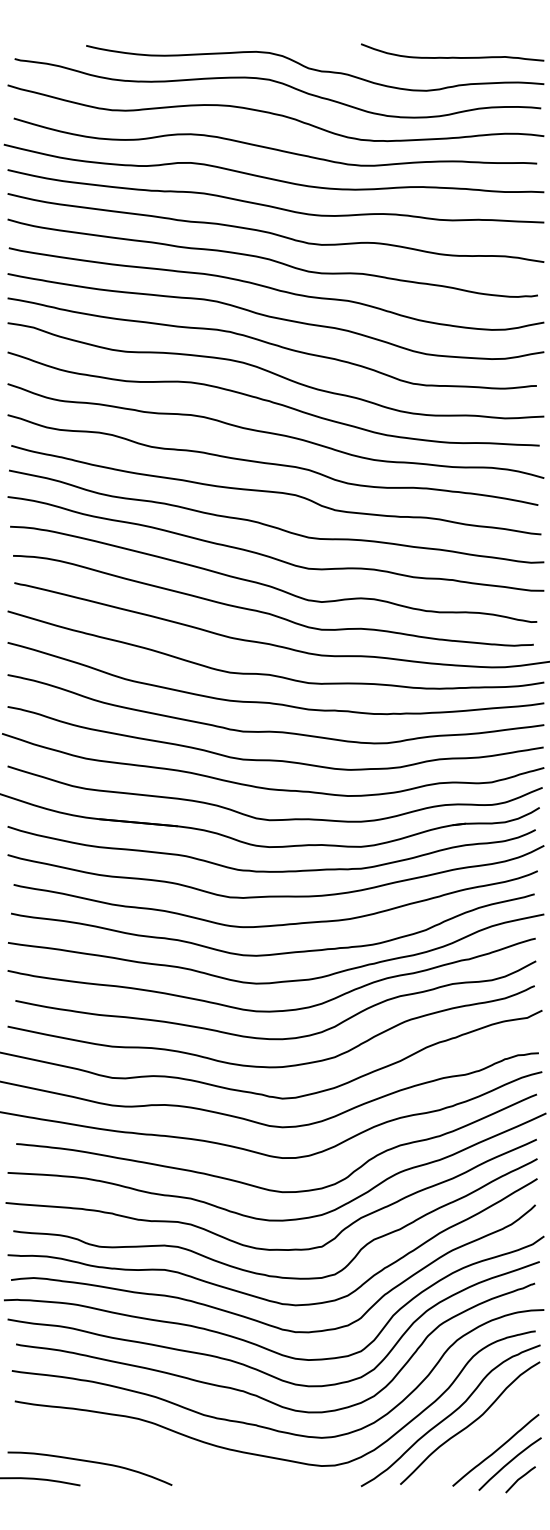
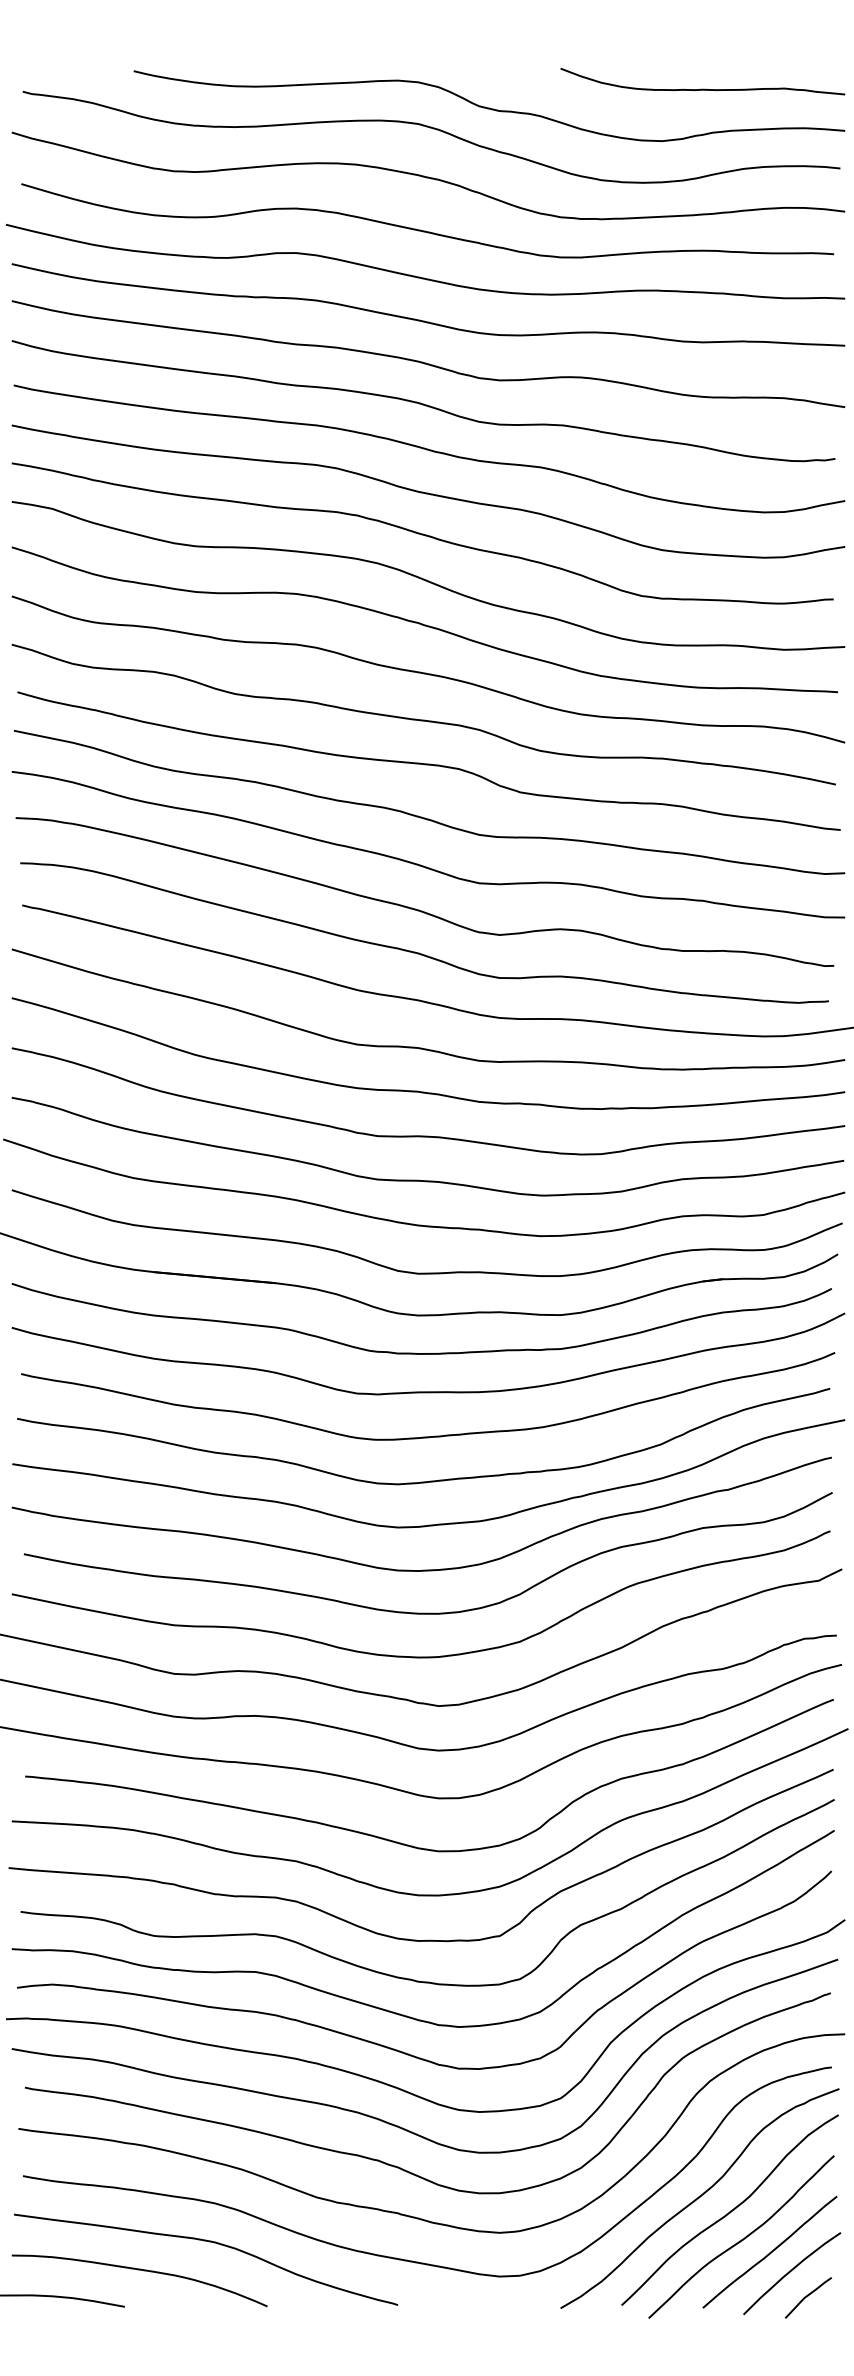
curve: (477, 1441) -> (741, 2238), added
curve: (134, 1444) -> (208, 2243), added

